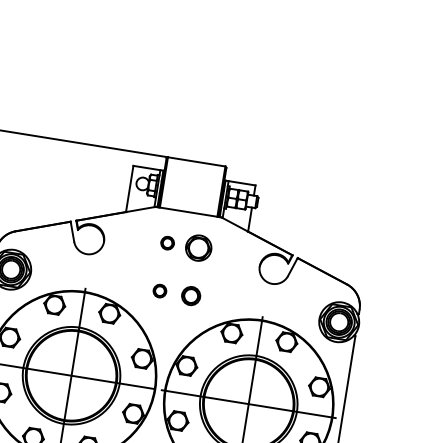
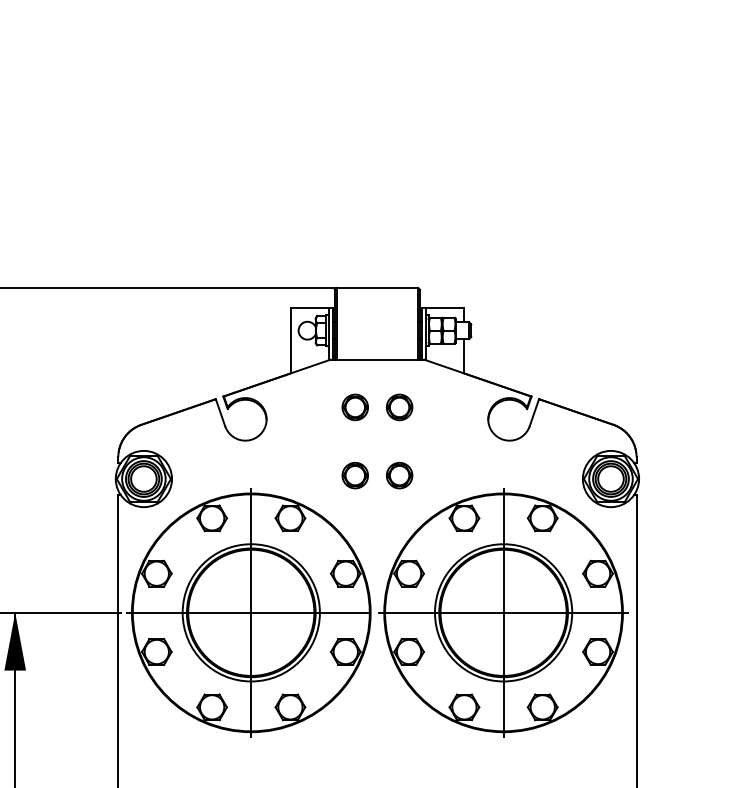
part: (167, 243) -> (354, 407), size x1.43
part: (198, 248) -> (399, 407), size x0.71
part: (159, 290) -> (354, 475), size x1.43

